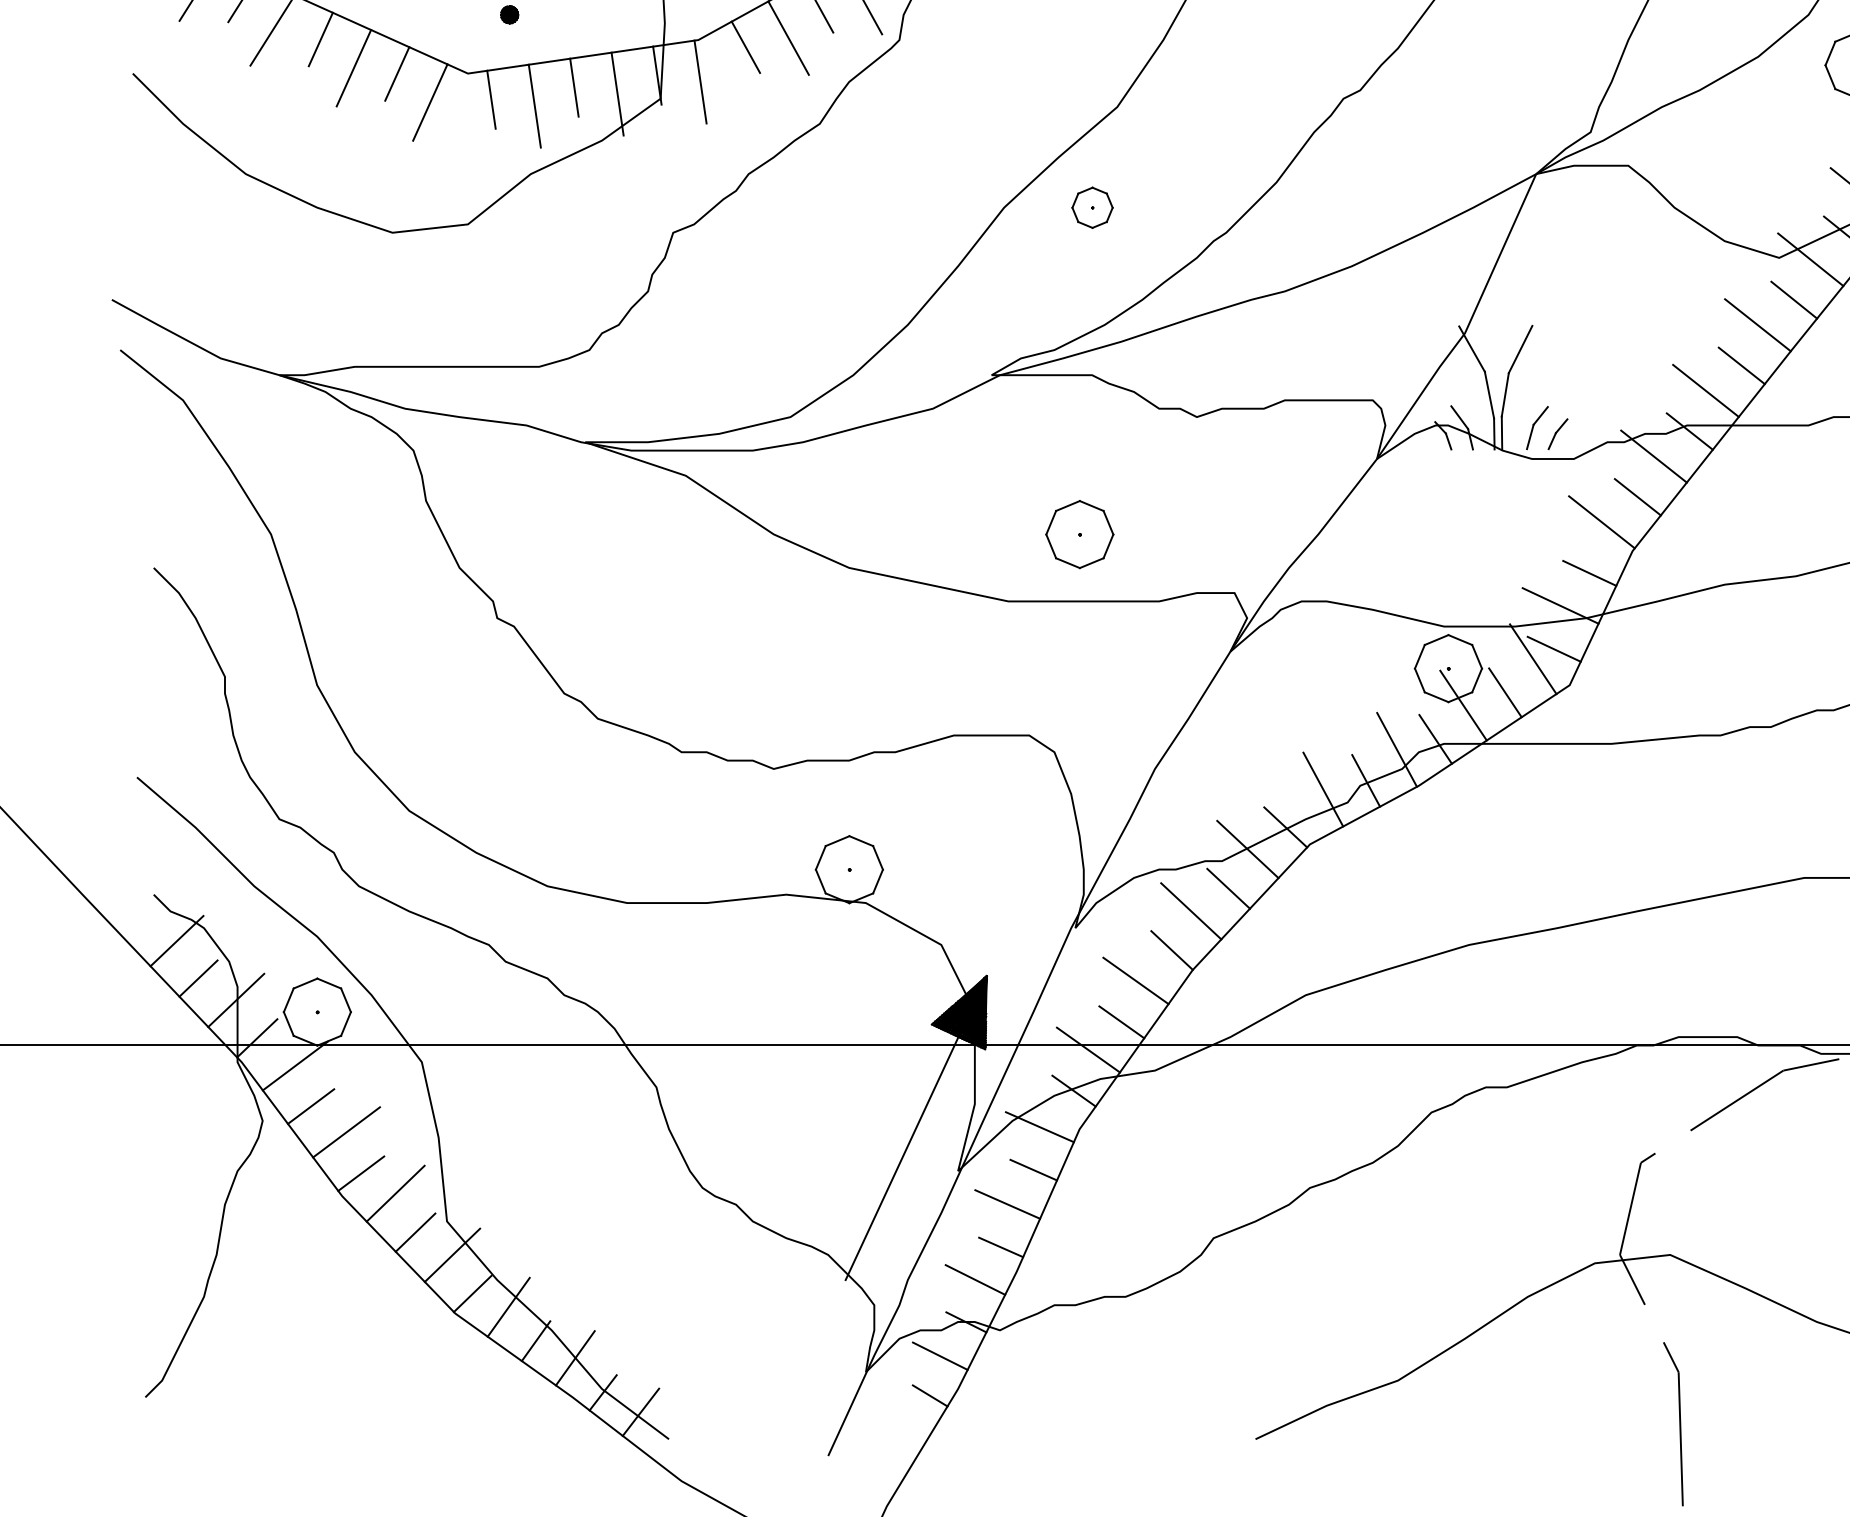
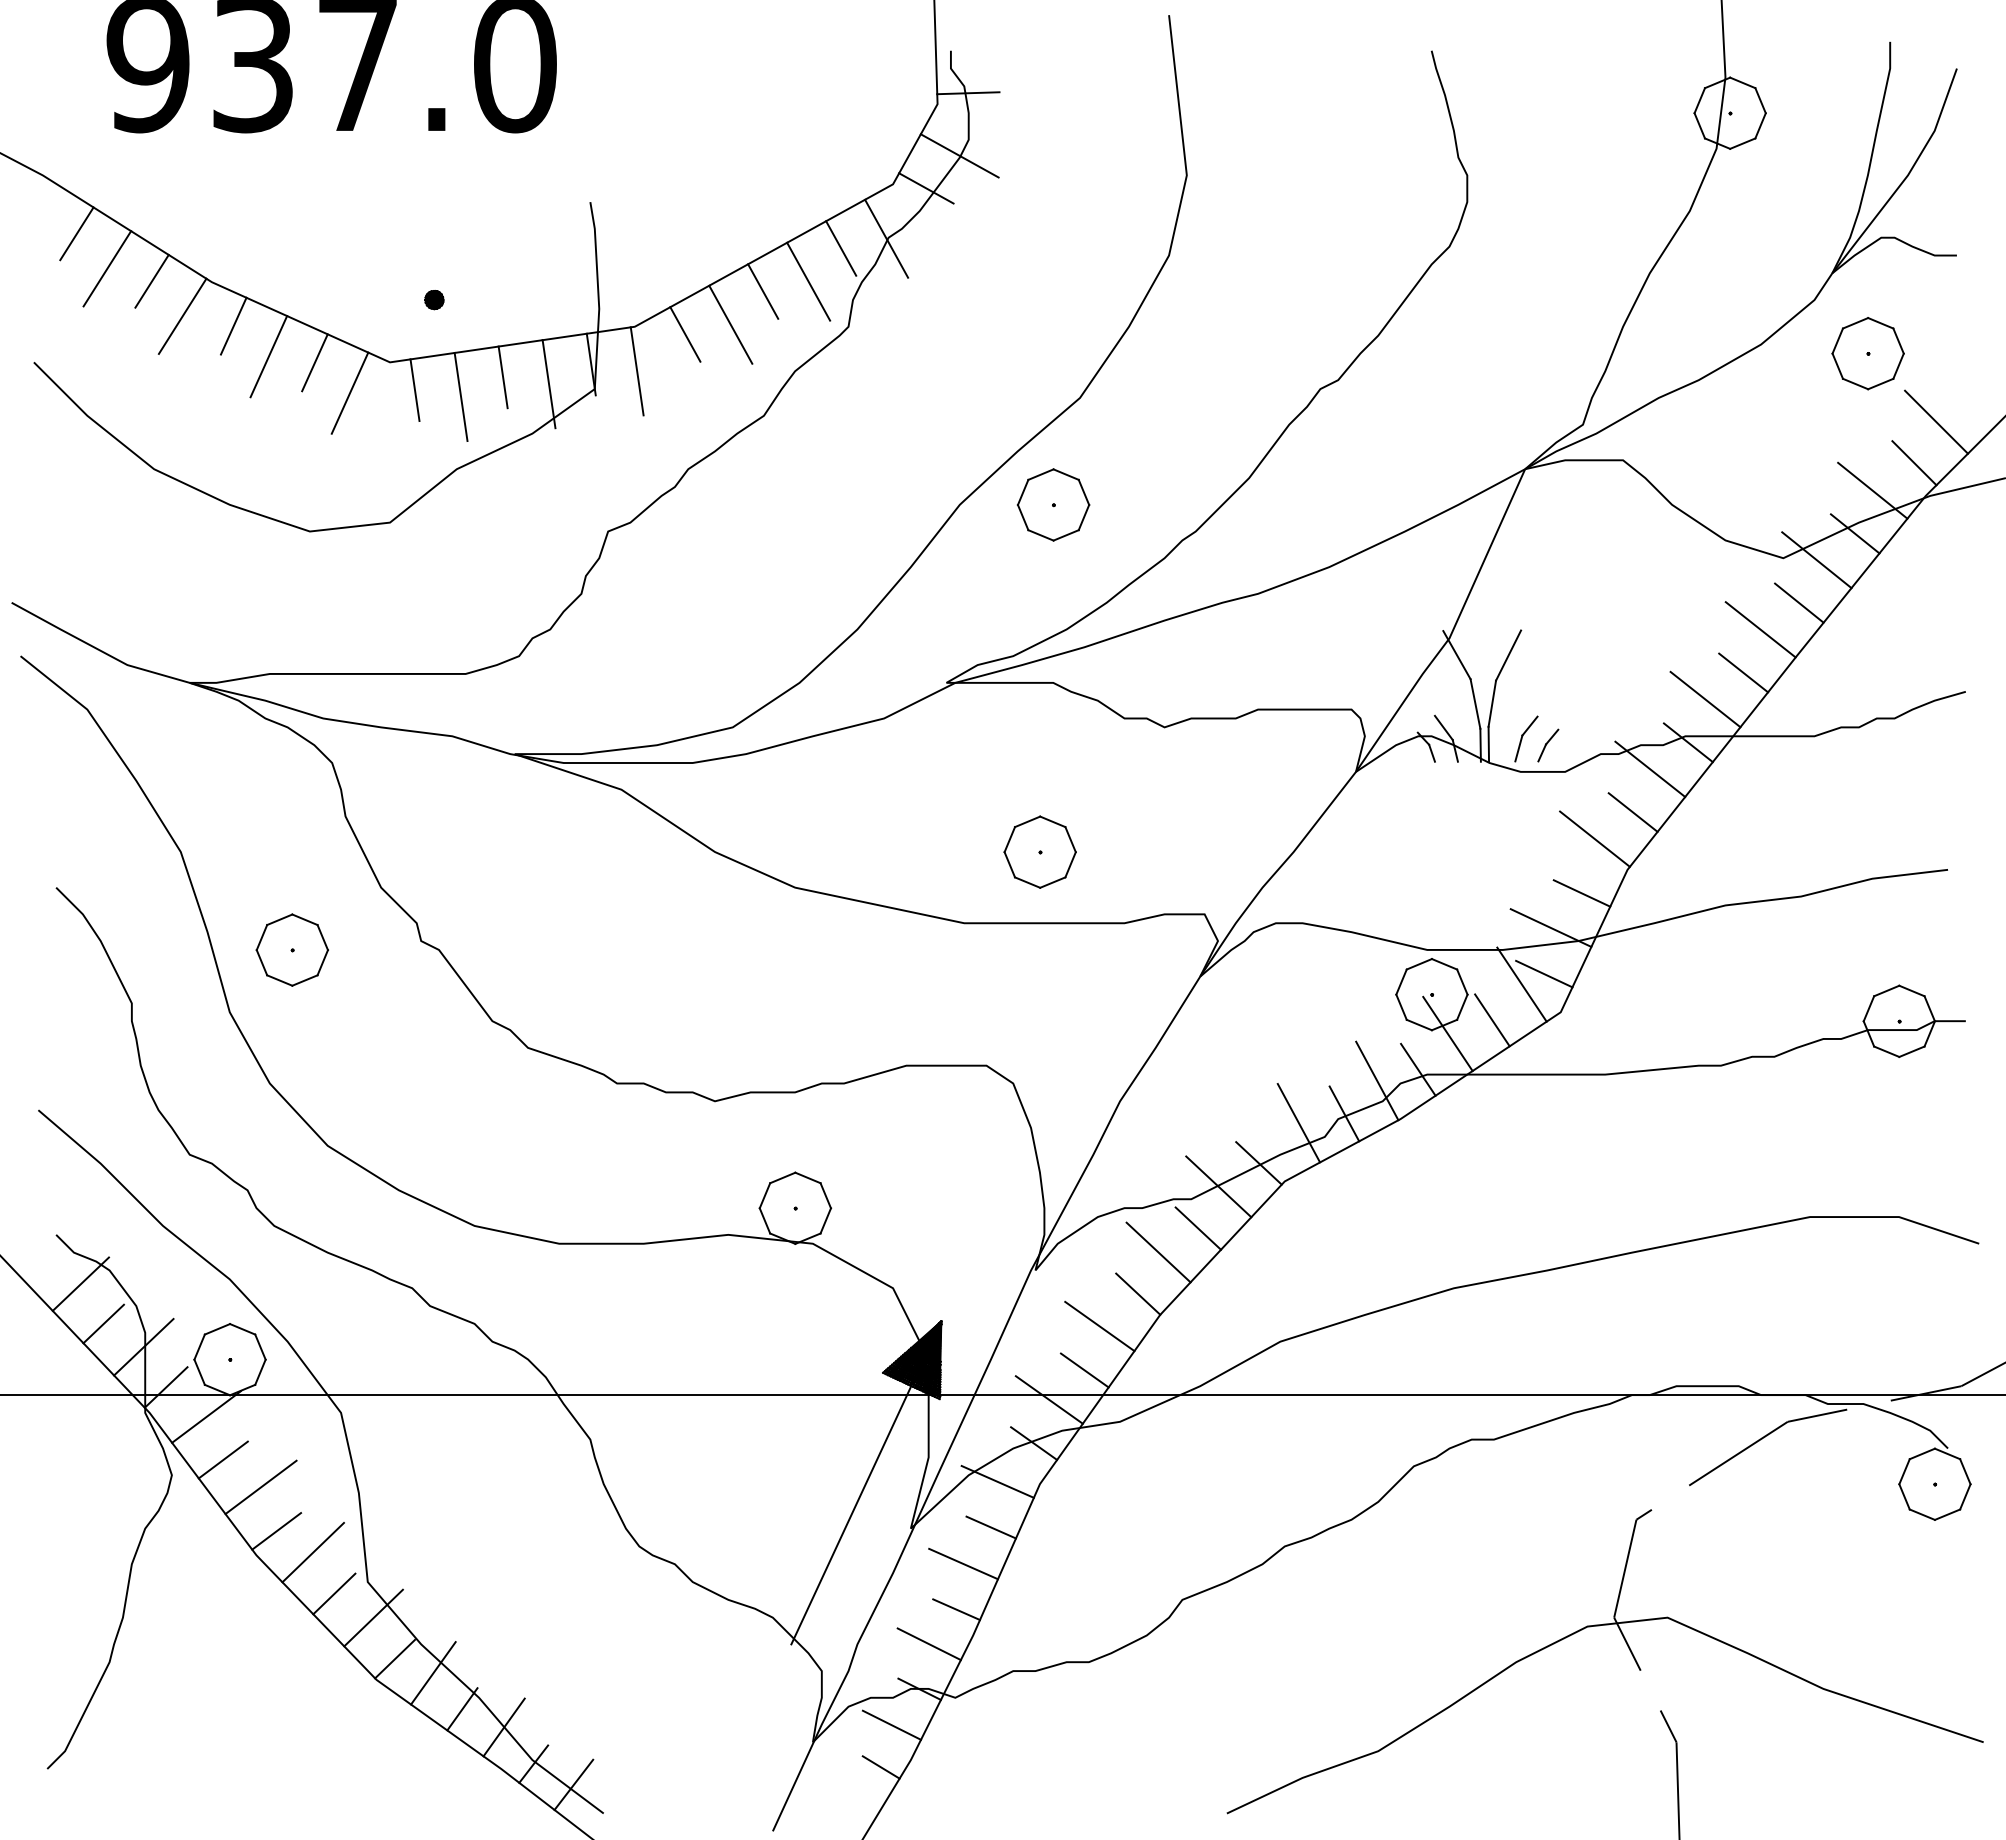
part: (1092, 207) -> (1053, 504), size x1.67
part: (375, 626) -> (291, 949), added

